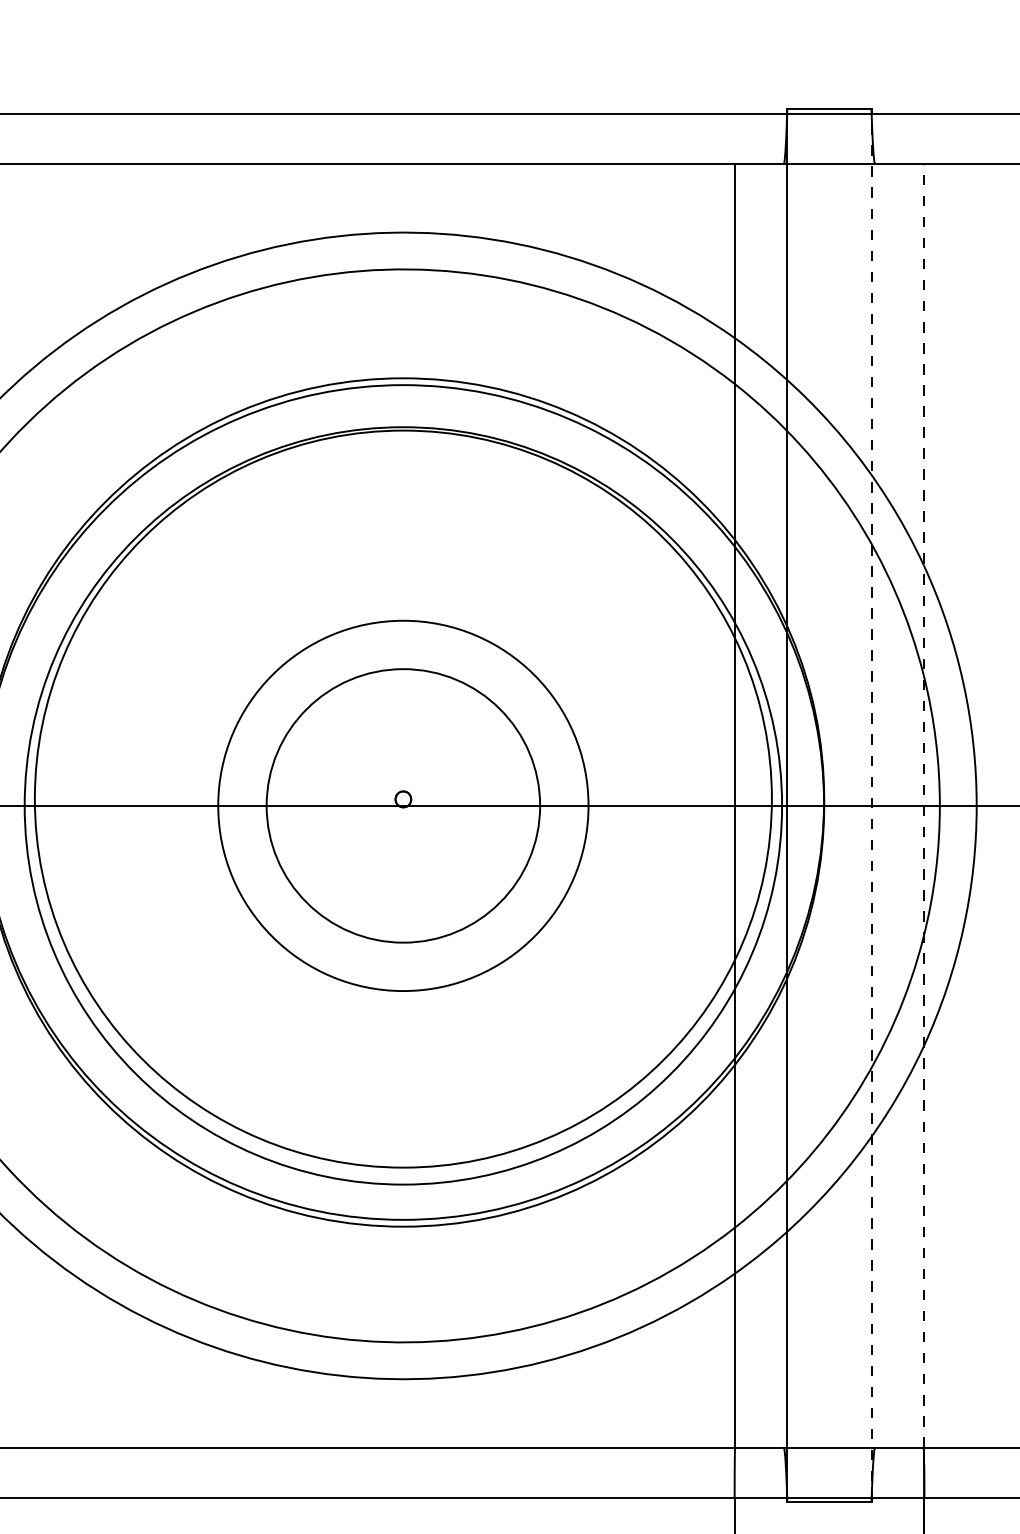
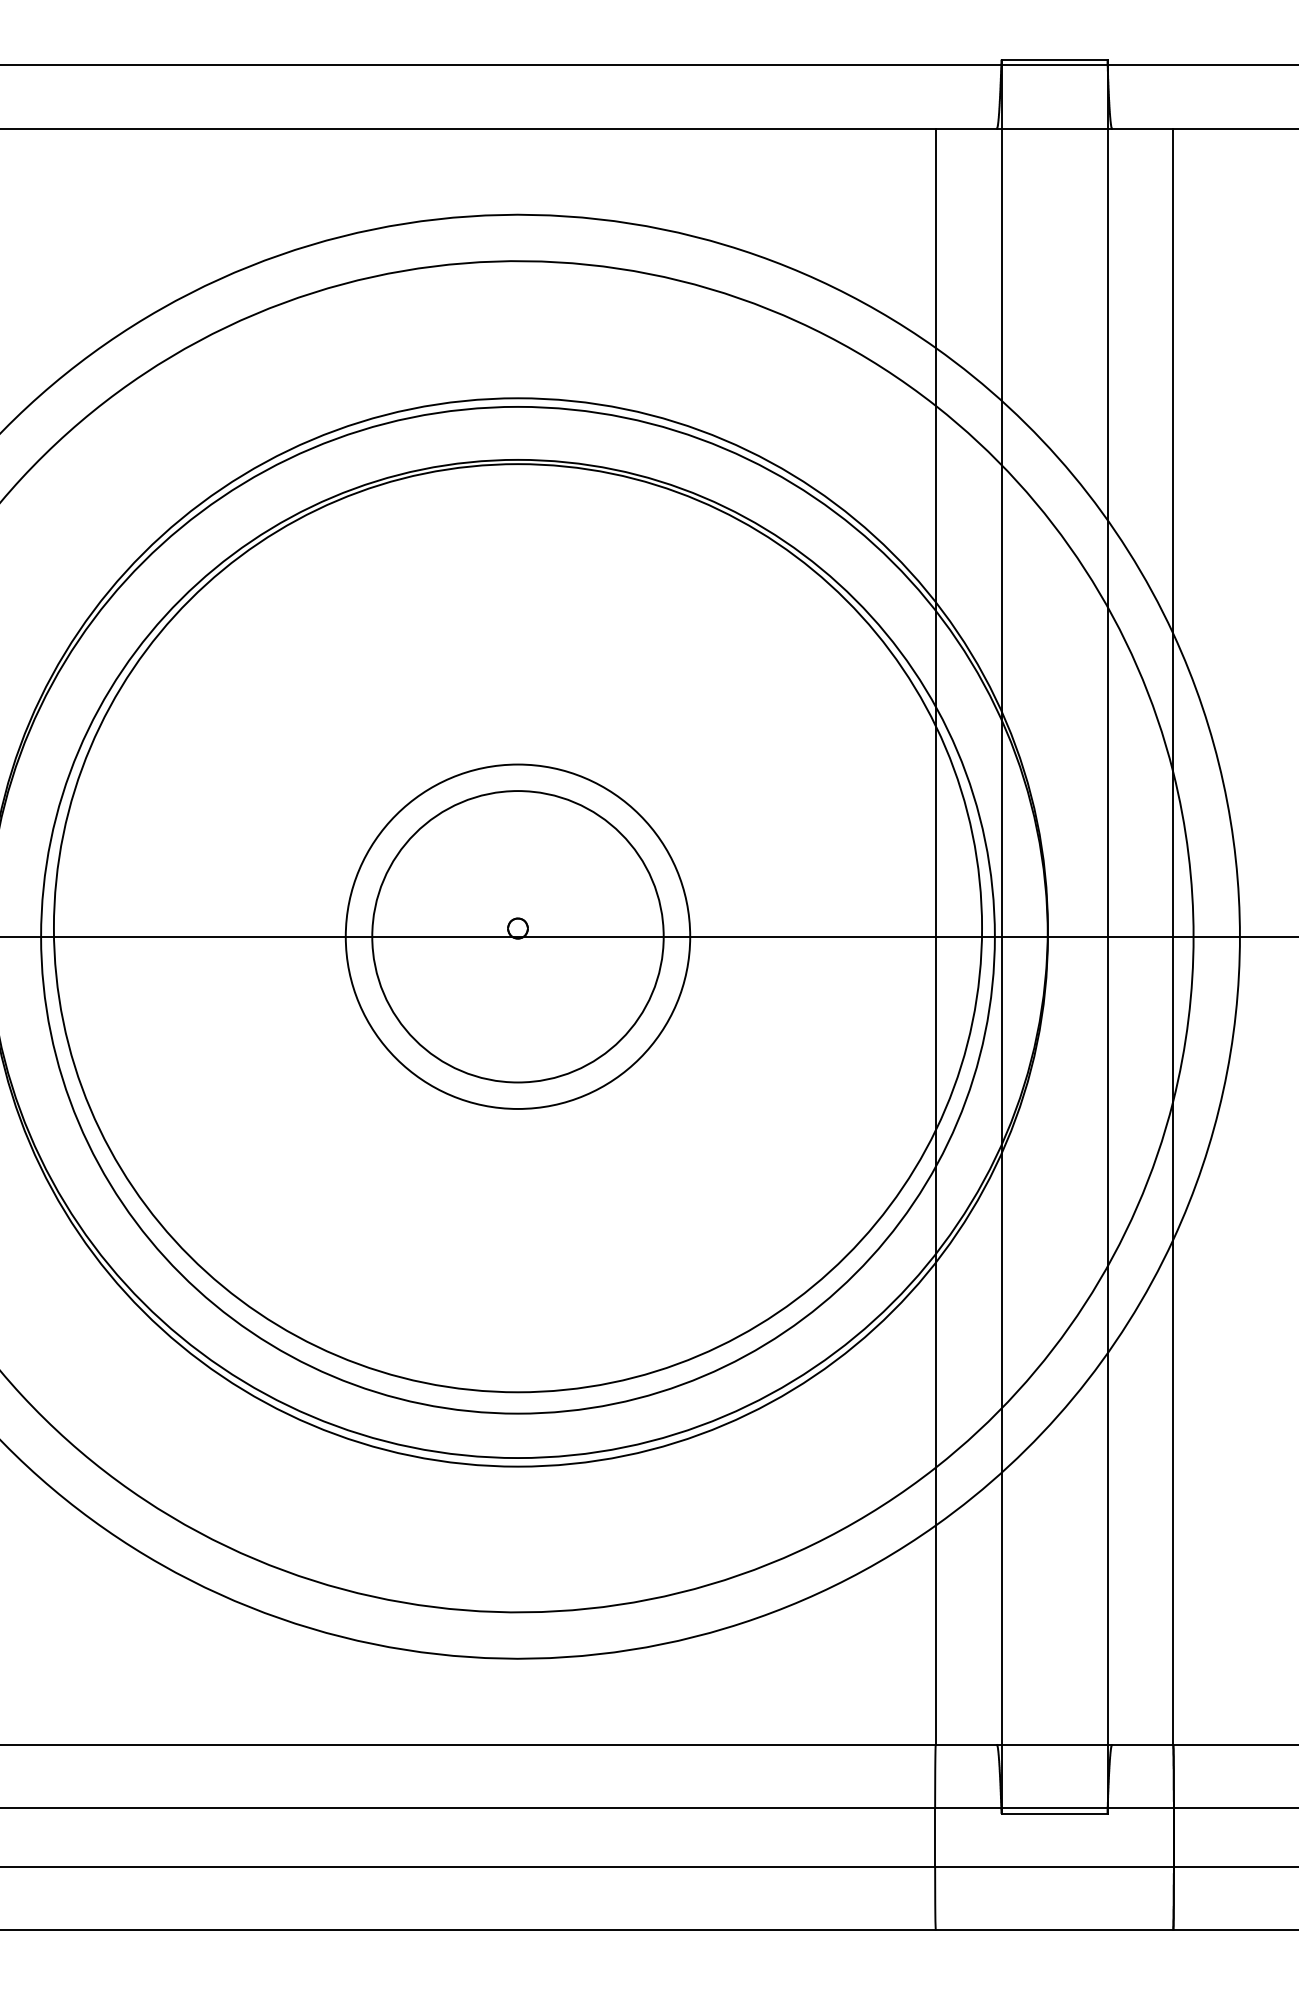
circle: (402, 805) -> (517, 936), size x0.62
line: (871, 805) -> (1107, 936), dashed -> solid
line: (923, 805) -> (1173, 936), dashed -> solid

